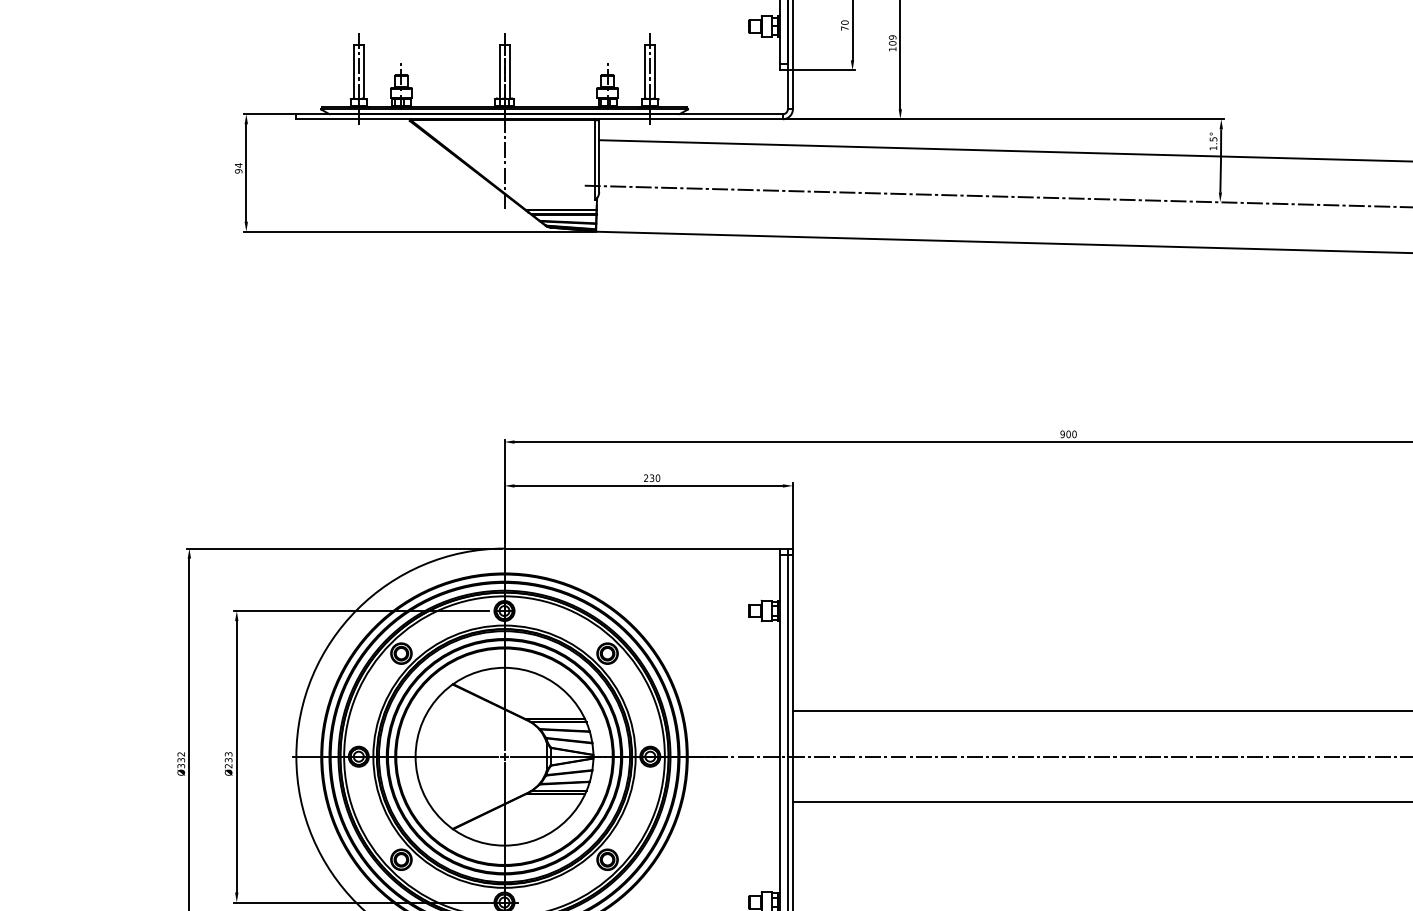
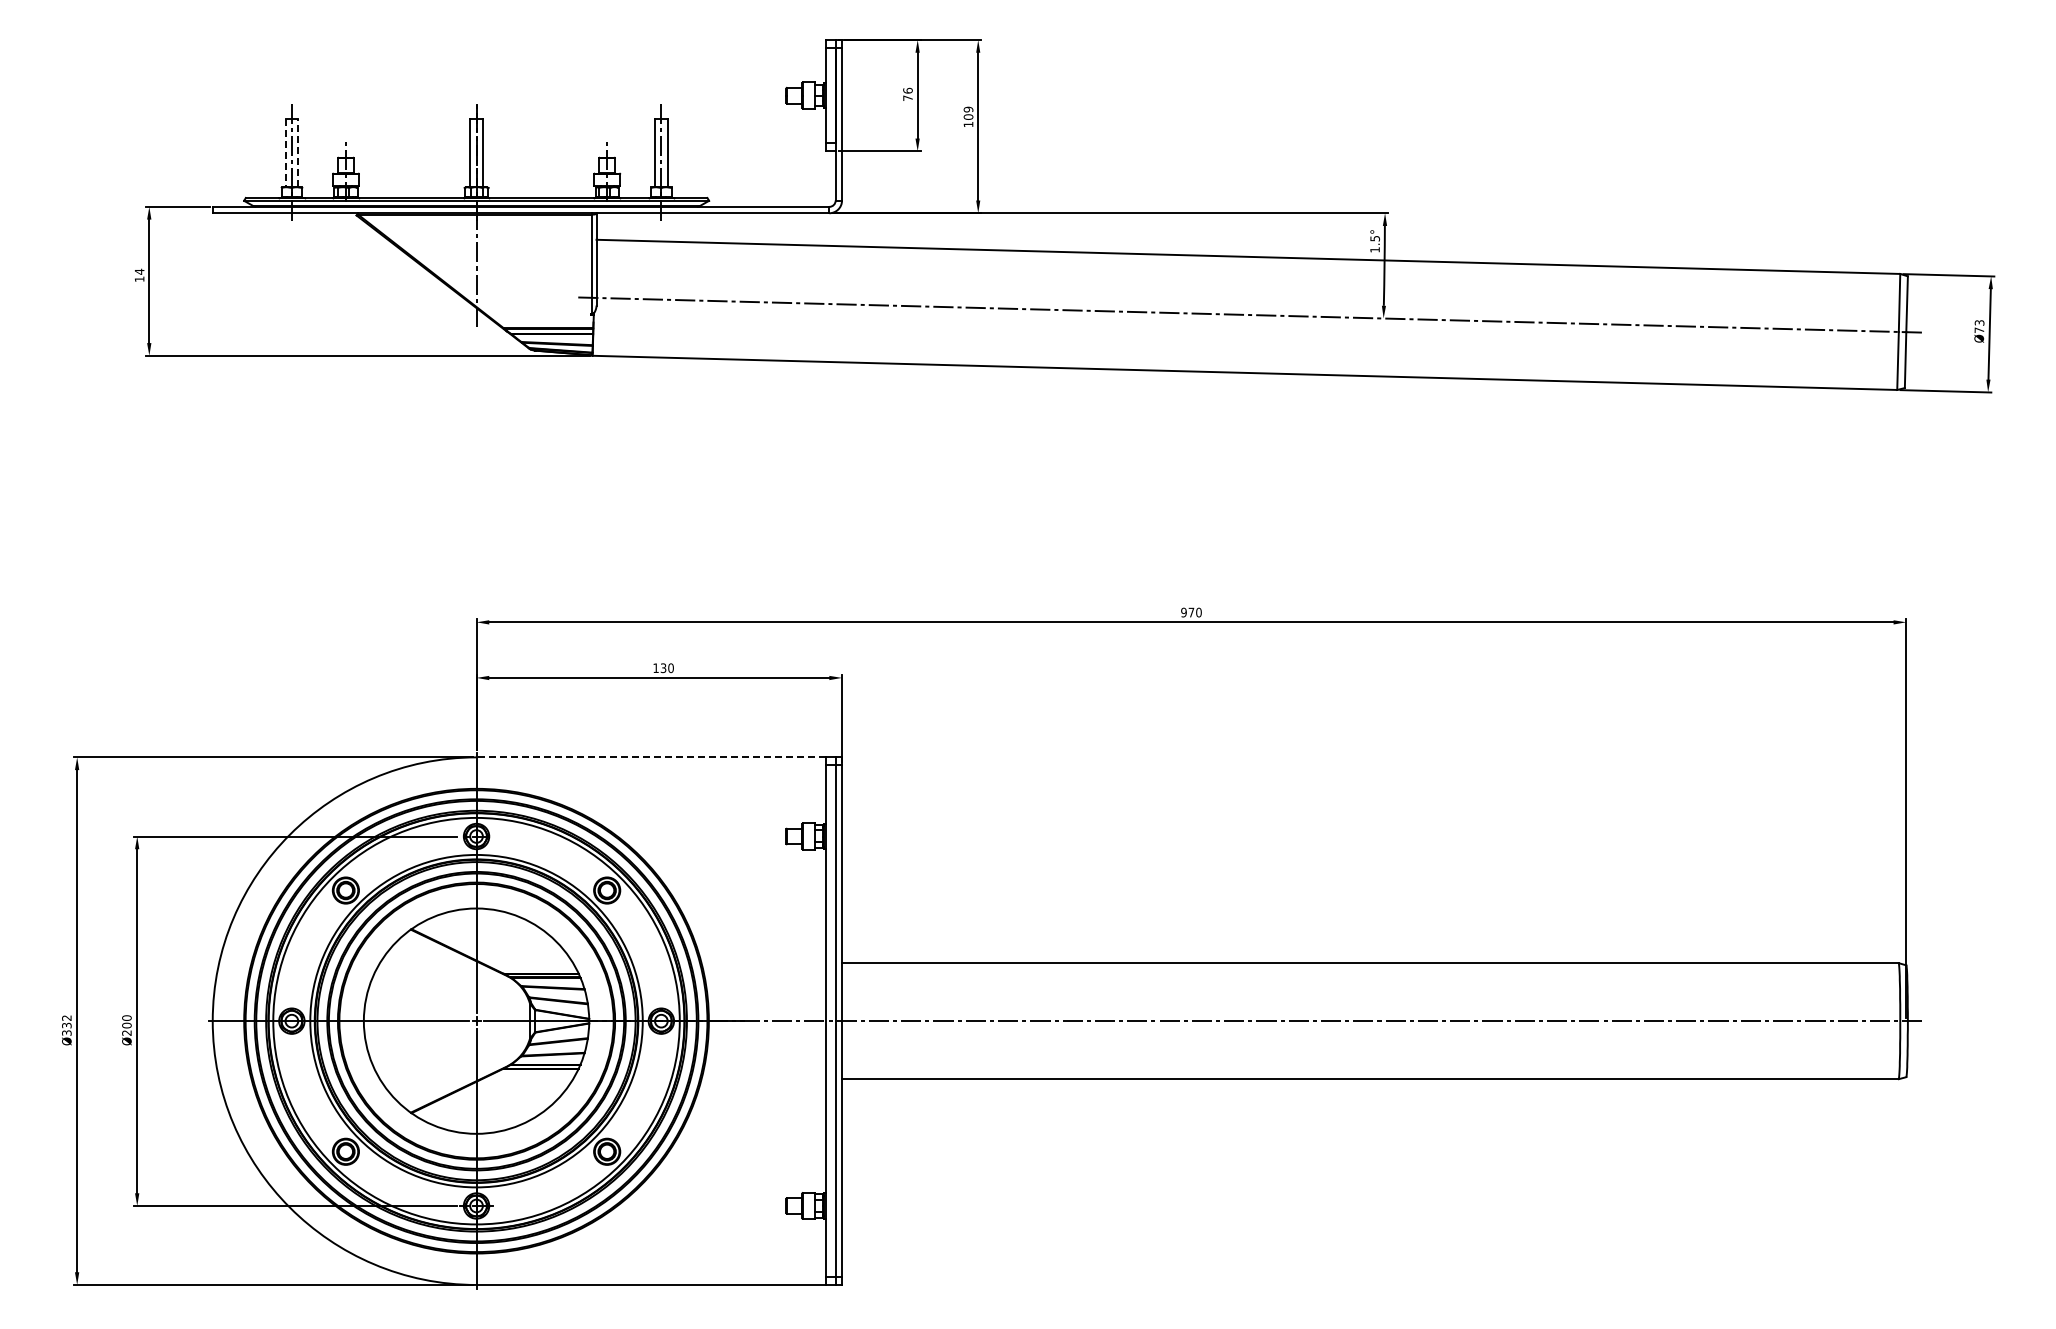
text: (844, 22) -> (907, 90), 70 -> 76
line: (353, 72) -> (285, 153), solid -> dashed
line: (364, 72) -> (298, 153), solid -> dashed
text: (238, 171) -> (139, 279), 94 -> 14
text: (1068, 434) -> (1191, 612), 900 -> 970
text: (645, 477) -> (655, 667), 230 -> 130
line: (642, 548) -> (651, 757), solid -> dashed
text: (228, 756) -> (126, 1021), Ø233 -> Ø200

